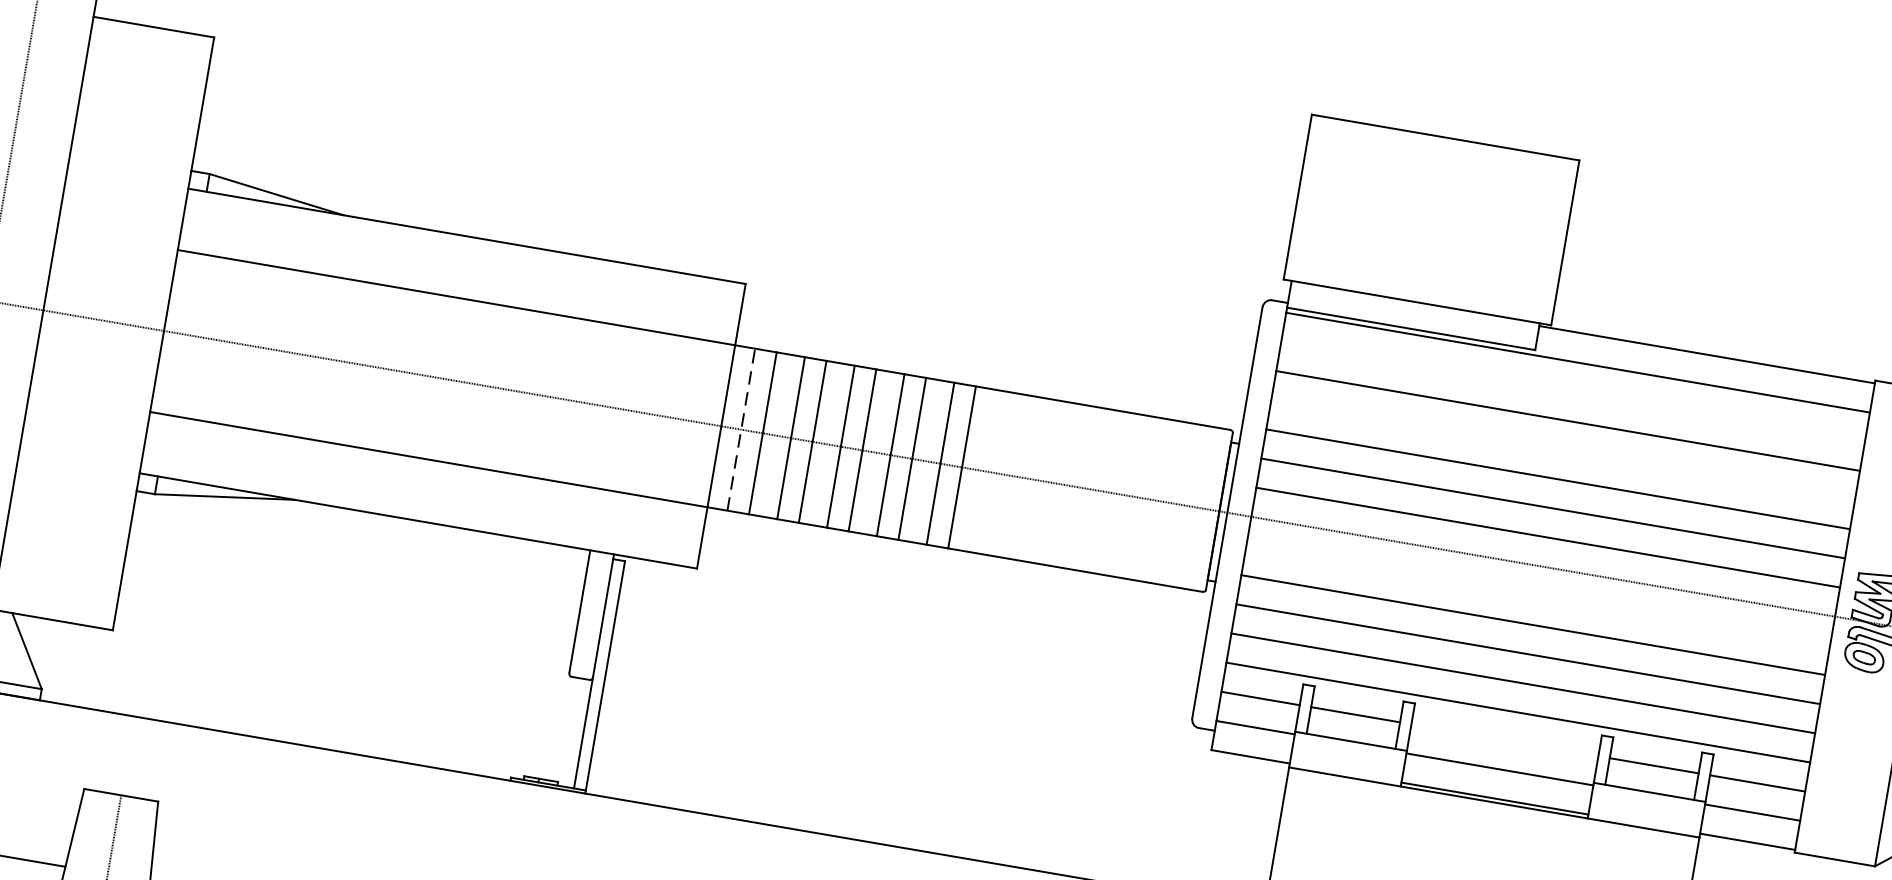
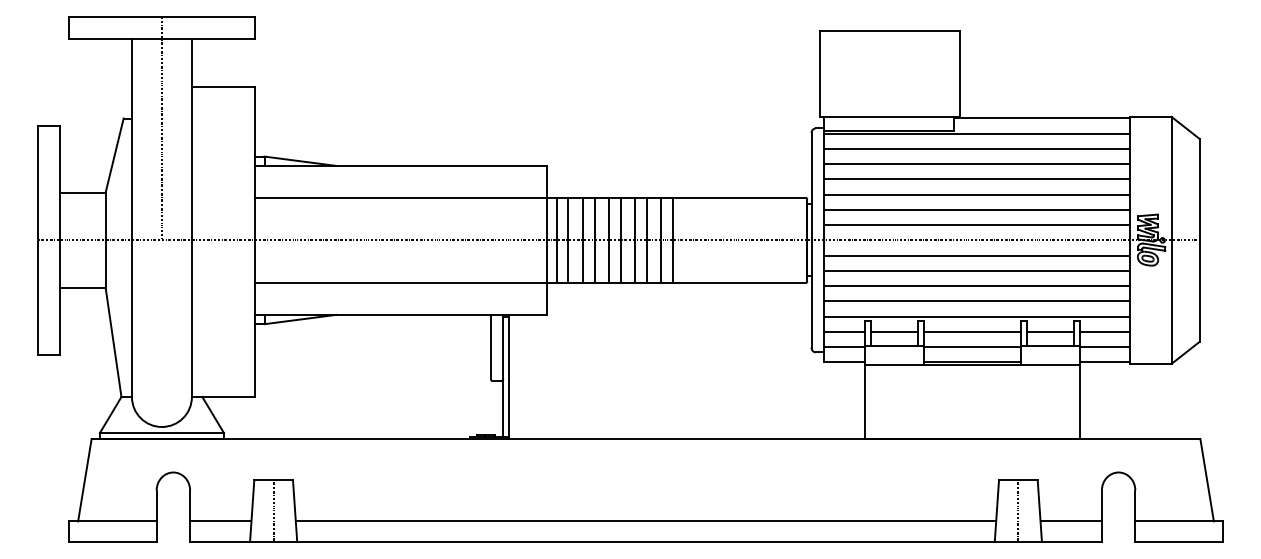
line: (1572, 391) -> (976, 148), added
line: (742, 428) -> (557, 239), dashed -> solid
line: (1562, 450) -> (976, 179), added
line: (1537, 595) -> (976, 255), added
line: (1505, 739) -> (972, 331), added

